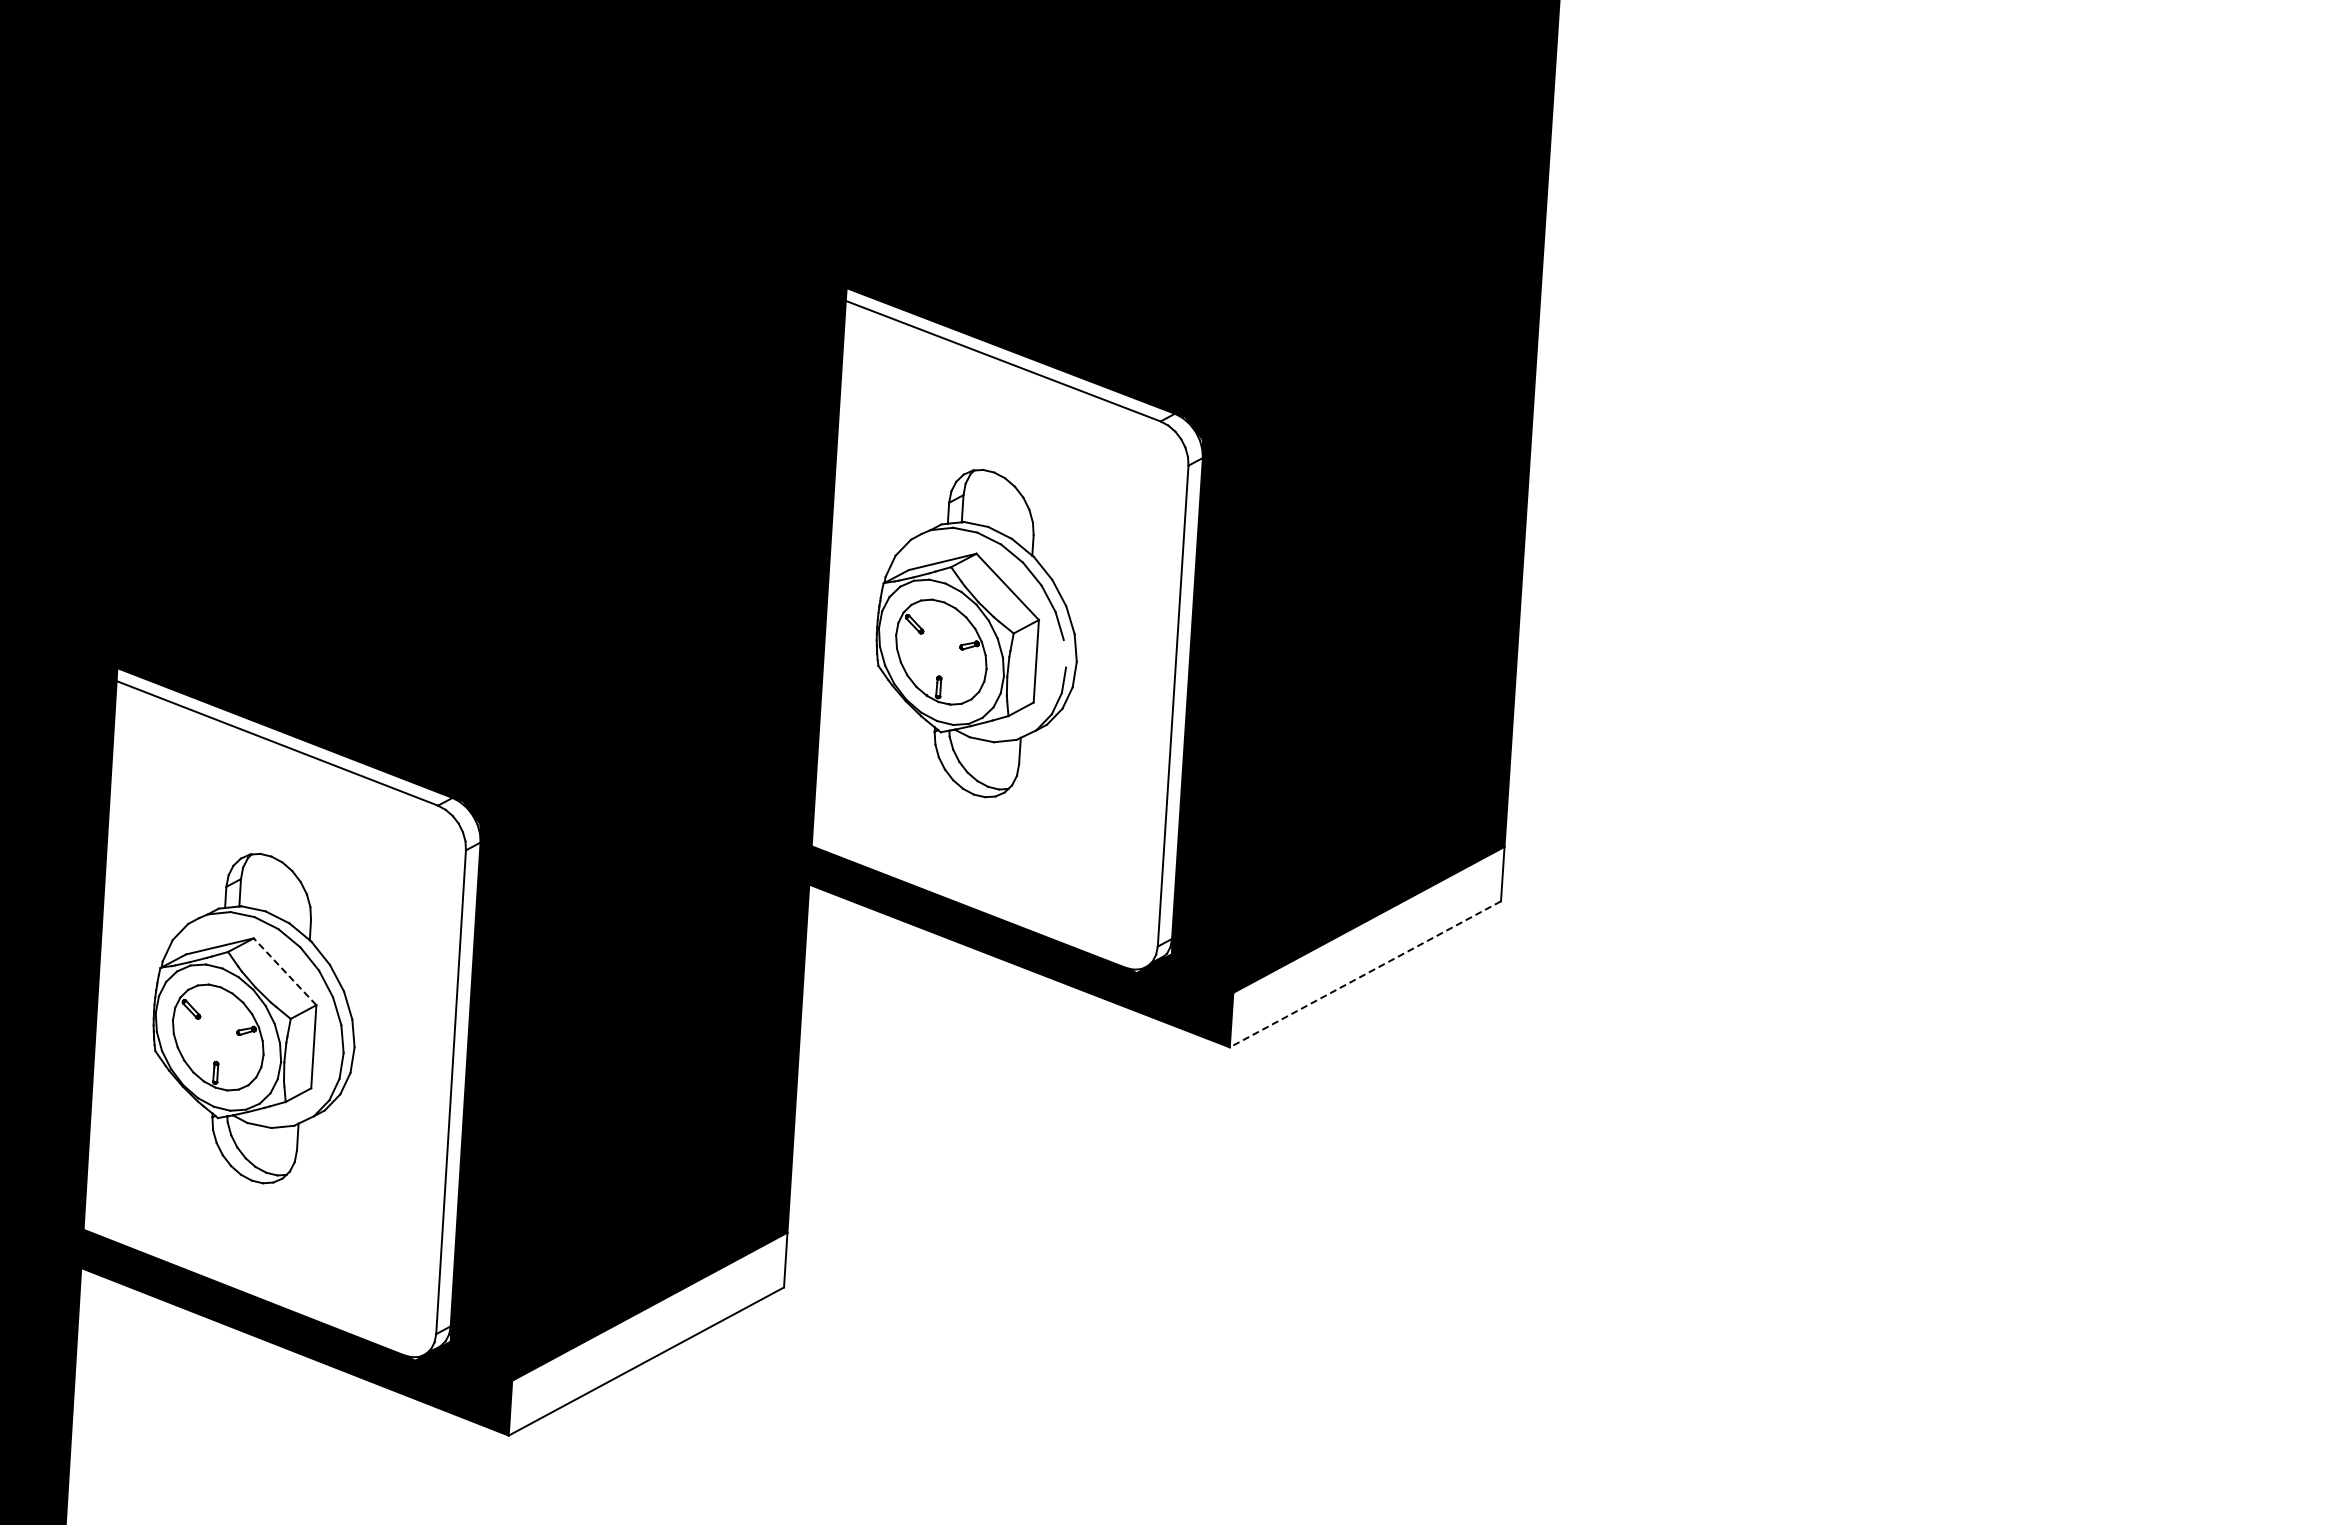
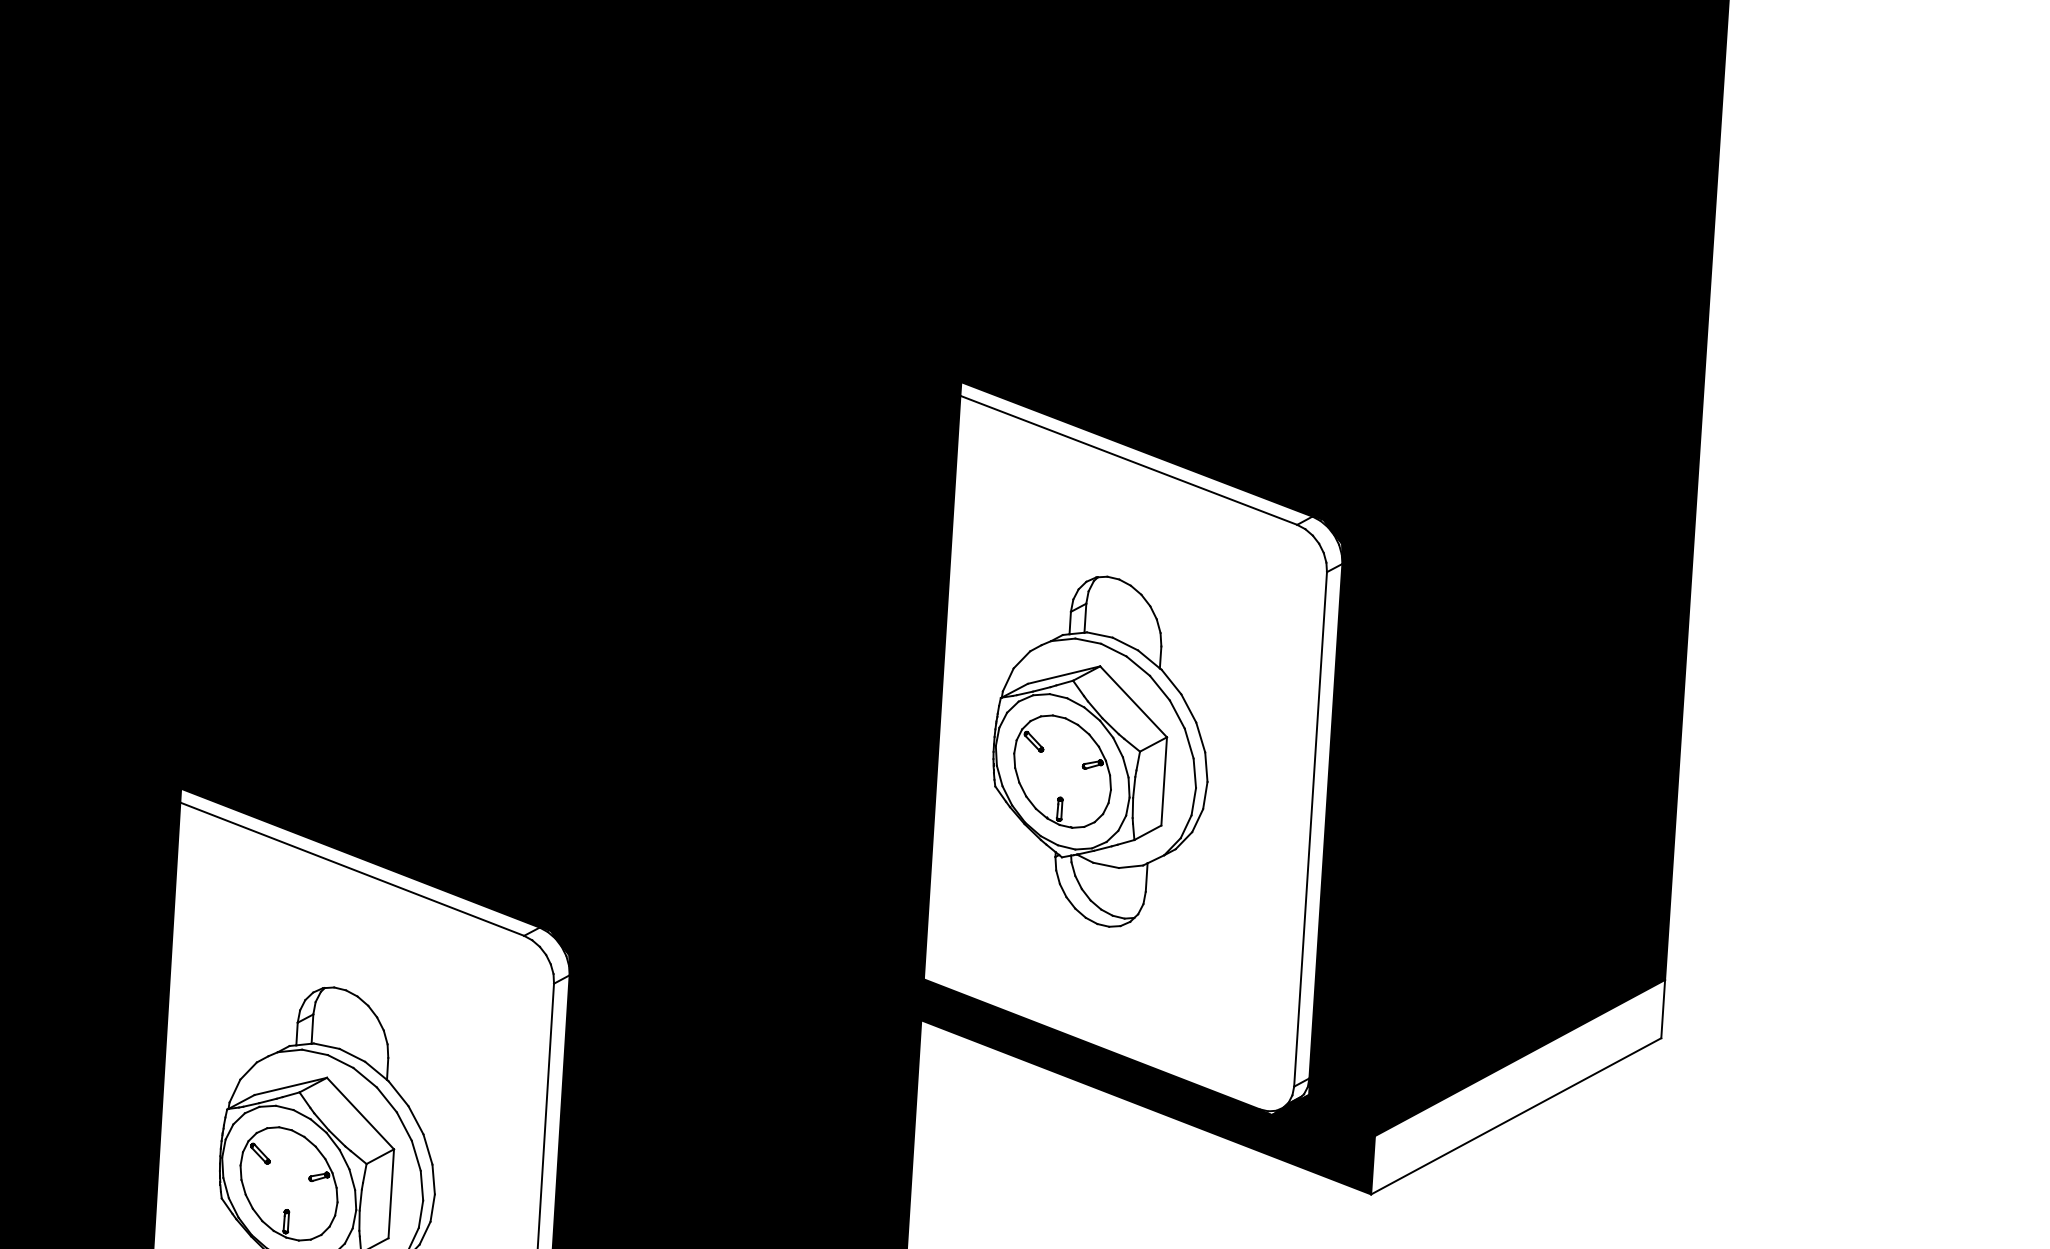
line: (1064, 653) -> (1194, 773), added
line: (285, 971) -> (360, 1113), dashed -> solid
line: (1364, 974) -> (1515, 1116), dashed -> solid

